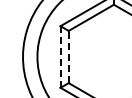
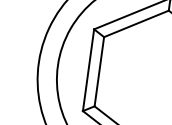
line: (68, 56) -> (99, 70), dashed -> solid
line: (60, 57) -> (88, 70), dashed -> solid

